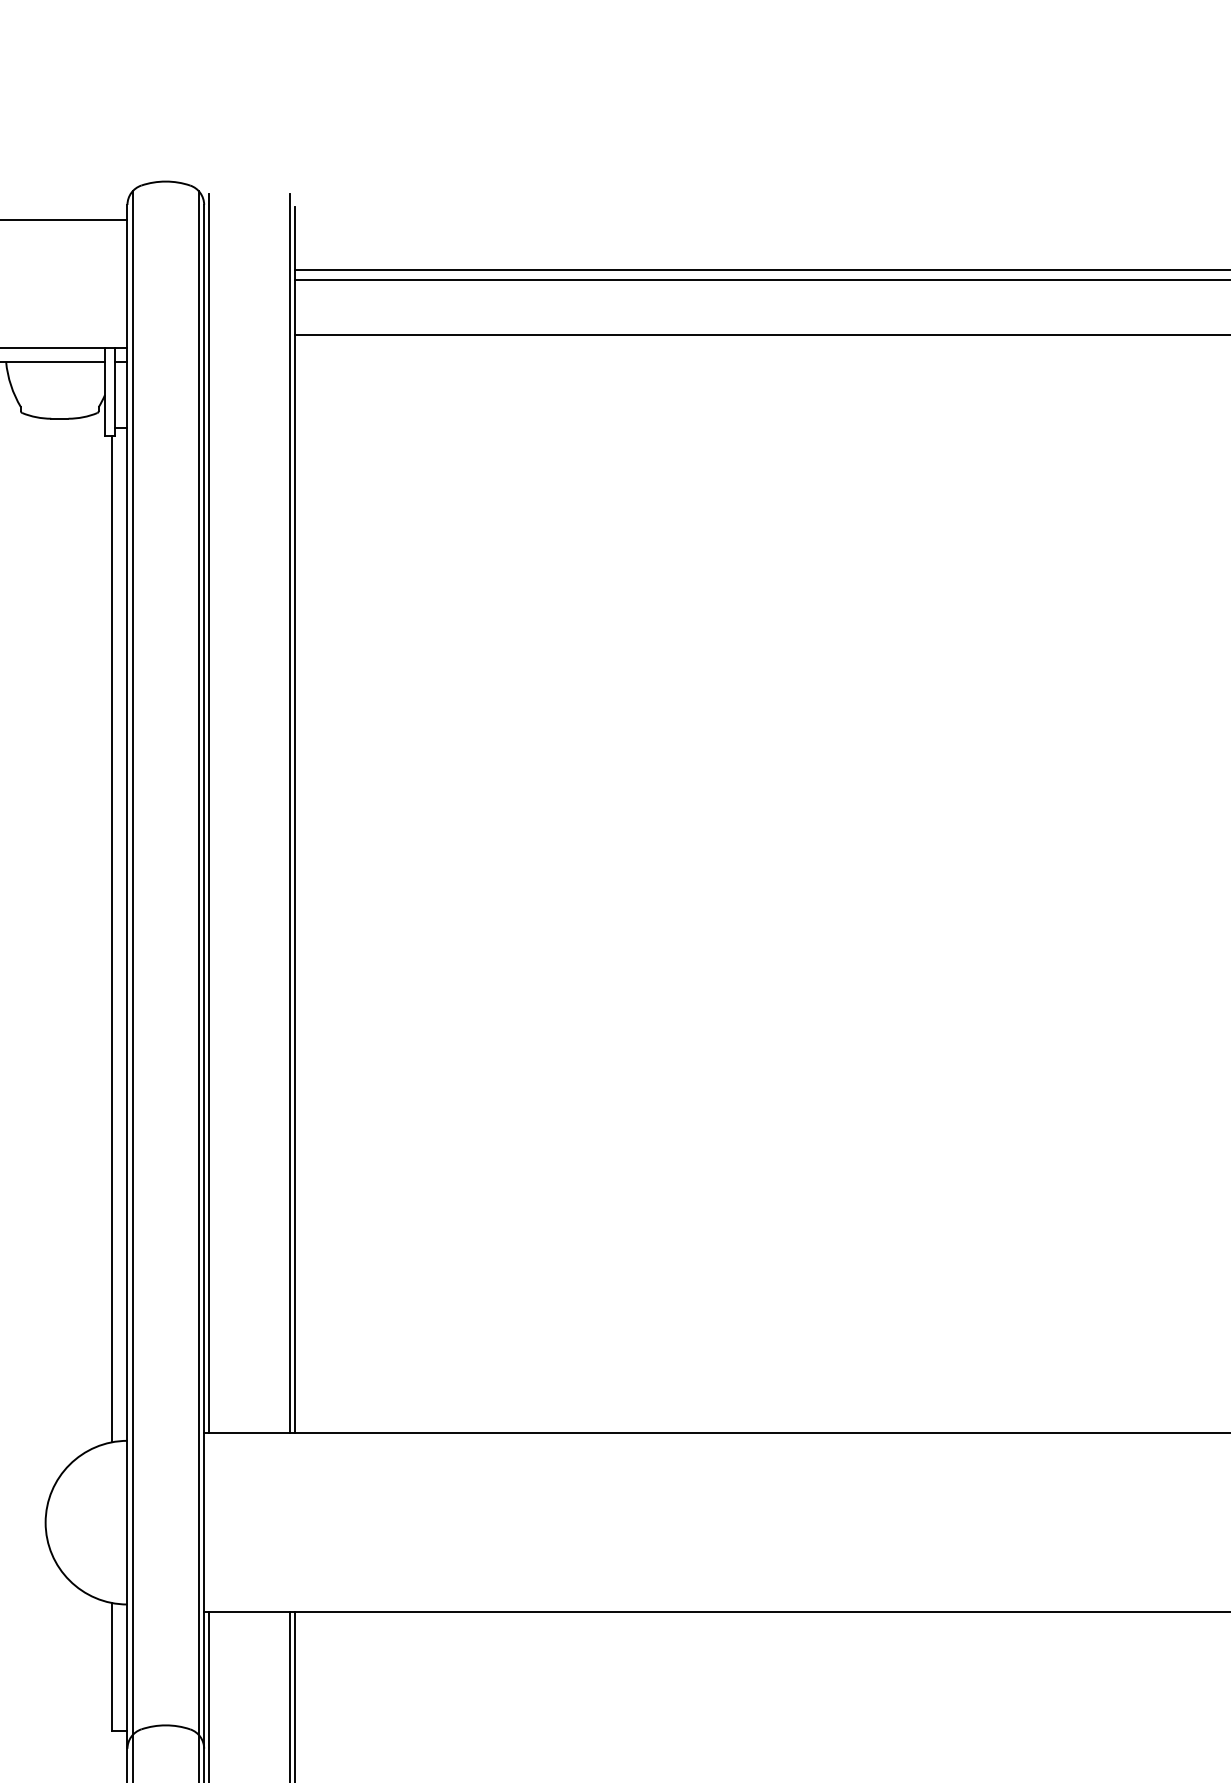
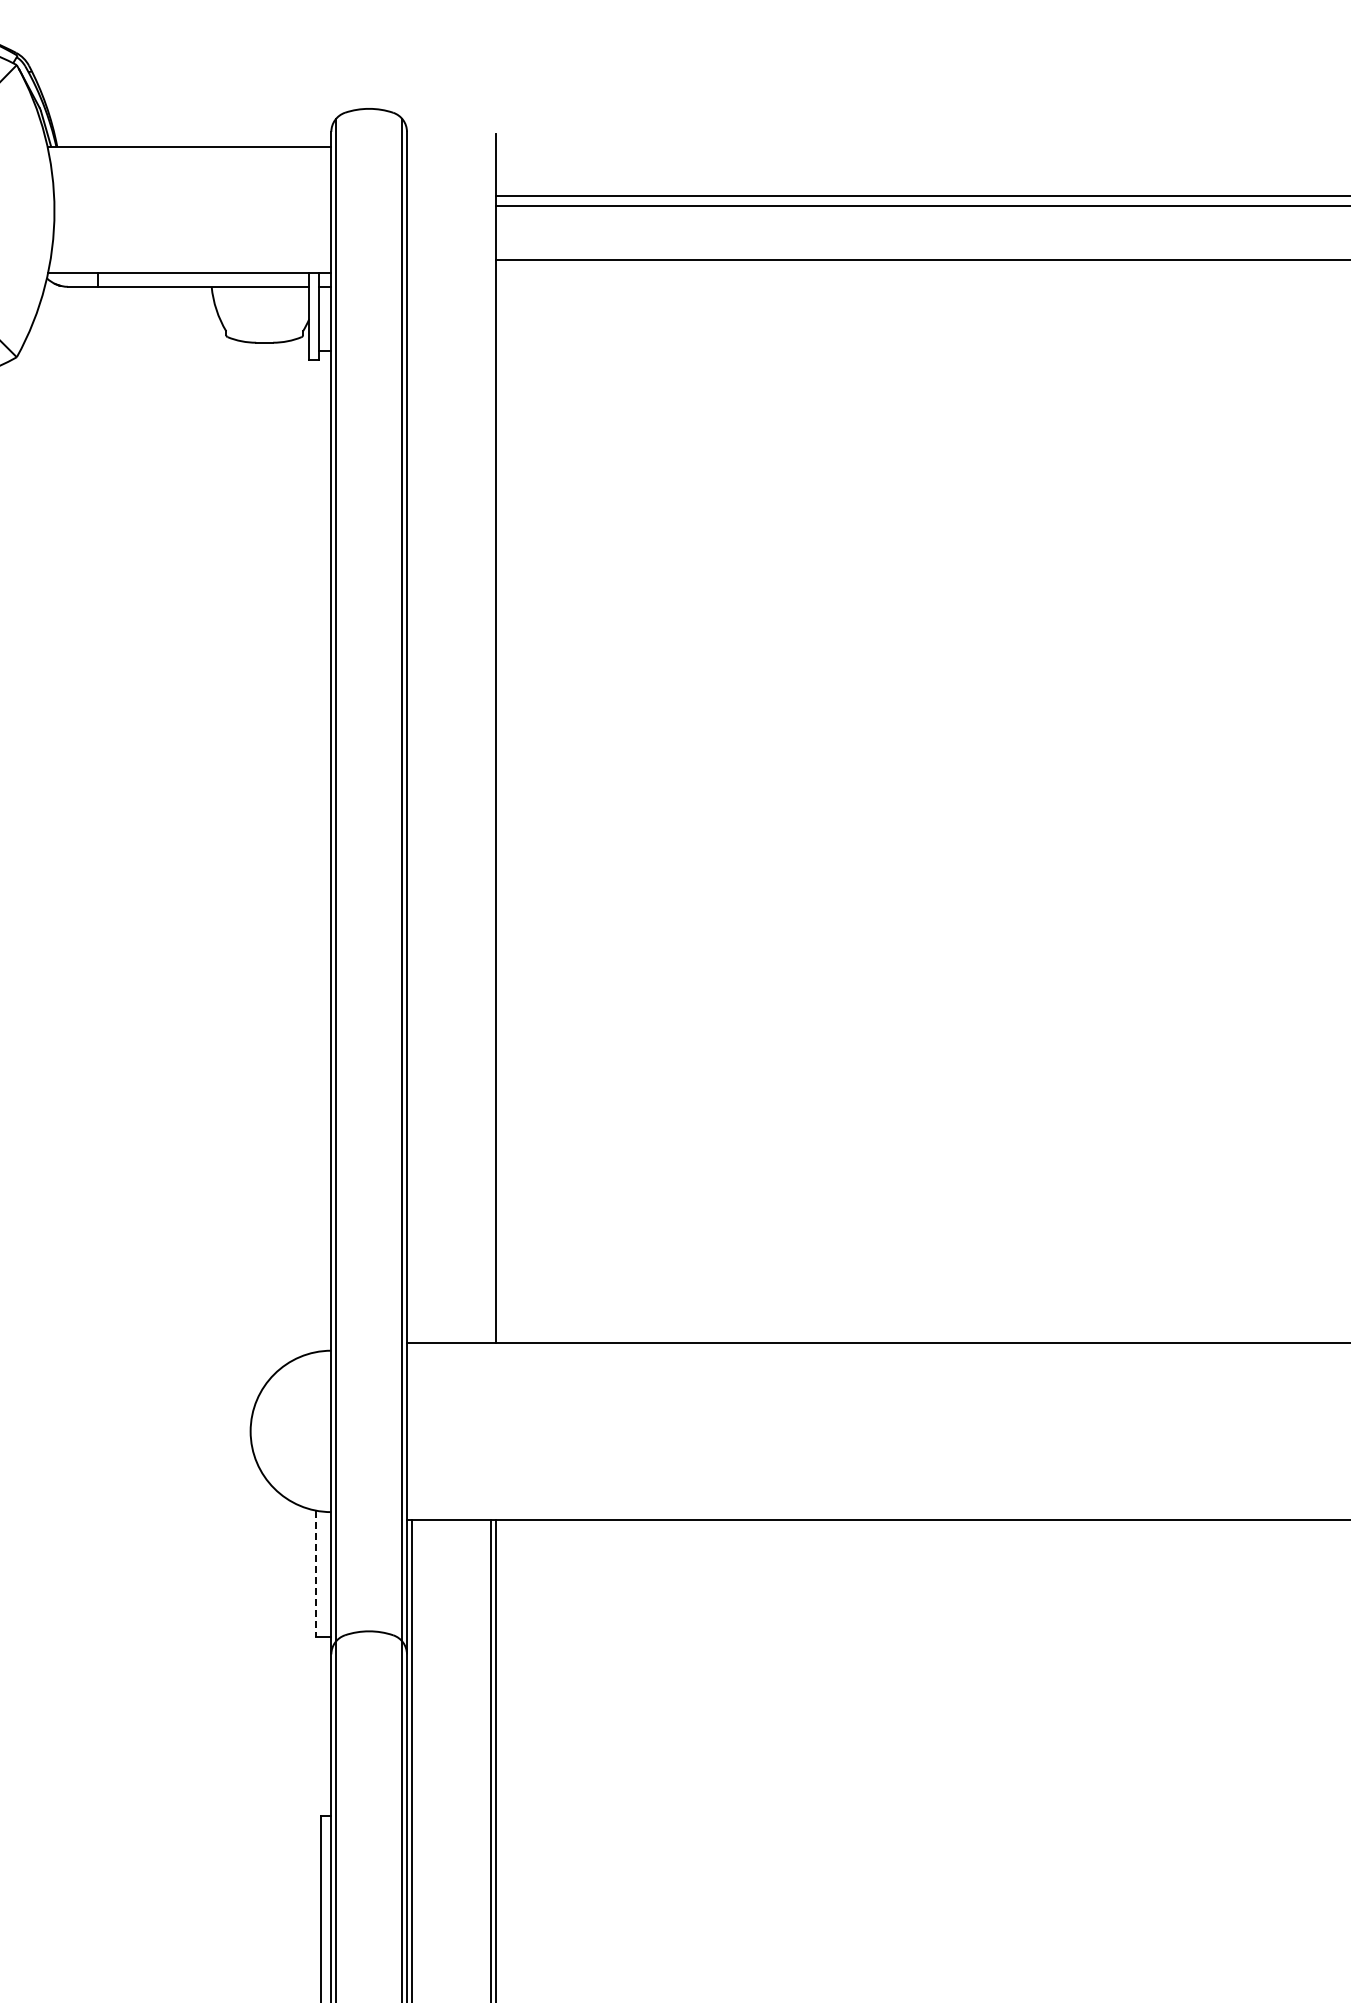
line: (209, 812) -> (412, 731), removed
line: (289, 812) -> (491, 731), removed
line: (112, 939) -> (316, 856), removed
line: (112, 1667) -> (316, 1574), solid -> dashed

